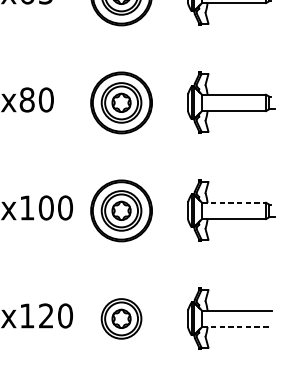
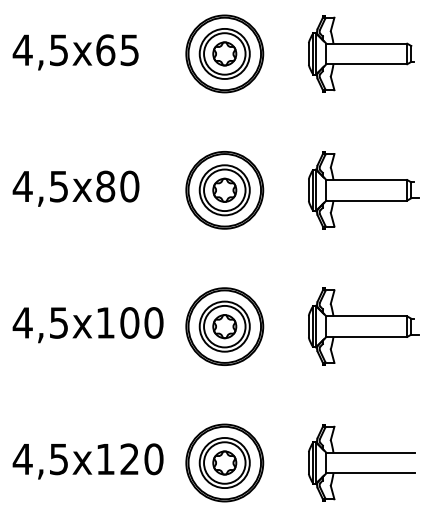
line: (234, 202) -> (367, 316), dashed -> solid
part: (121, 318) -> (224, 462), added
line: (237, 327) -> (371, 473), dashed -> solid

